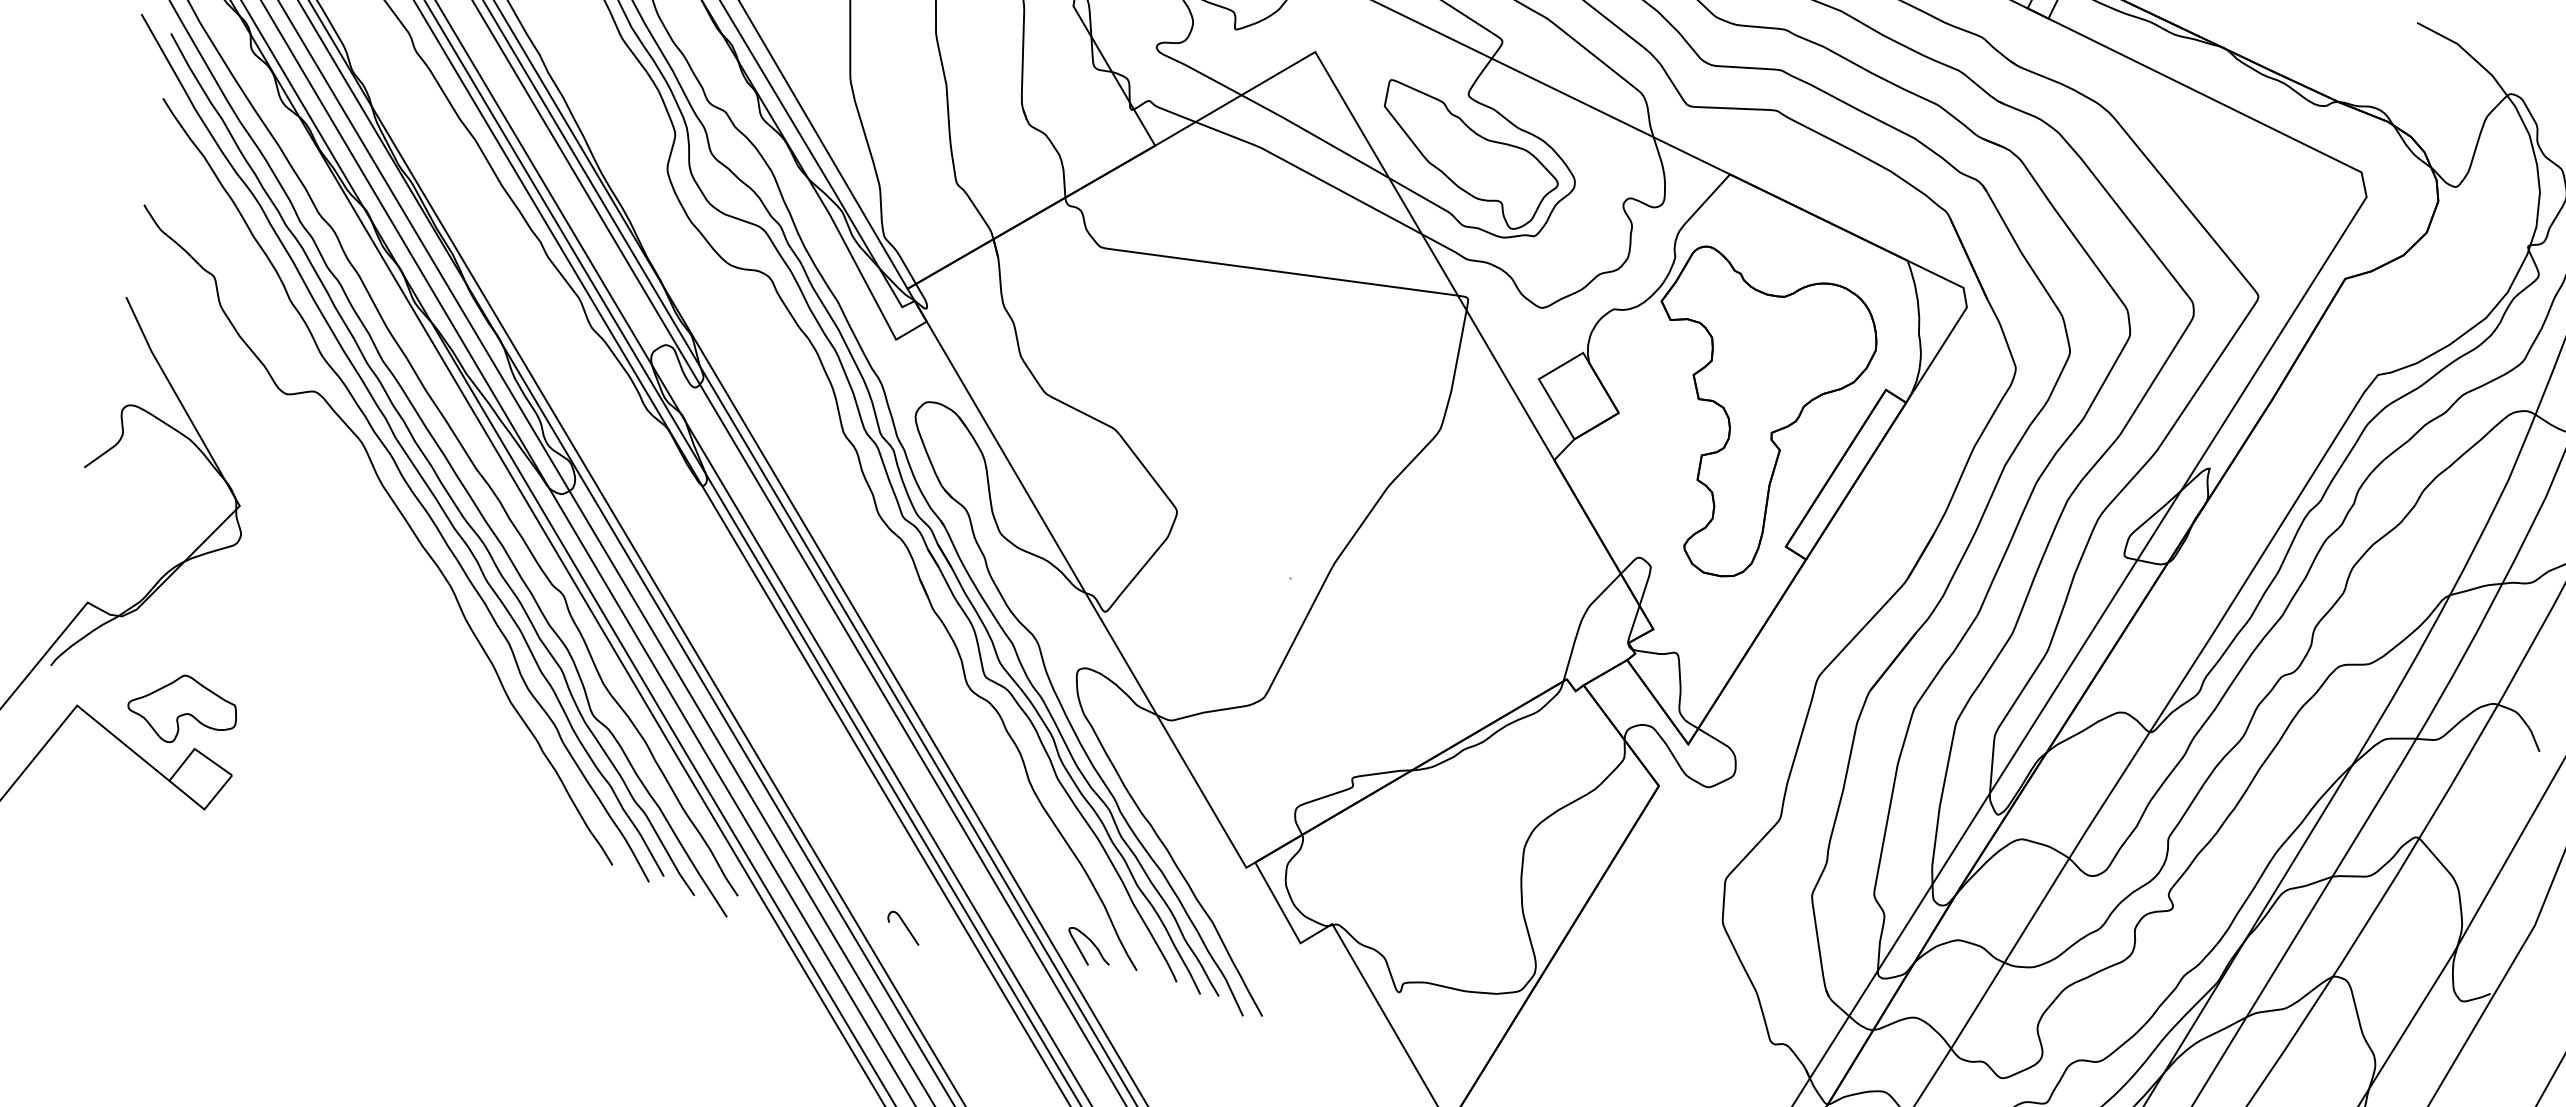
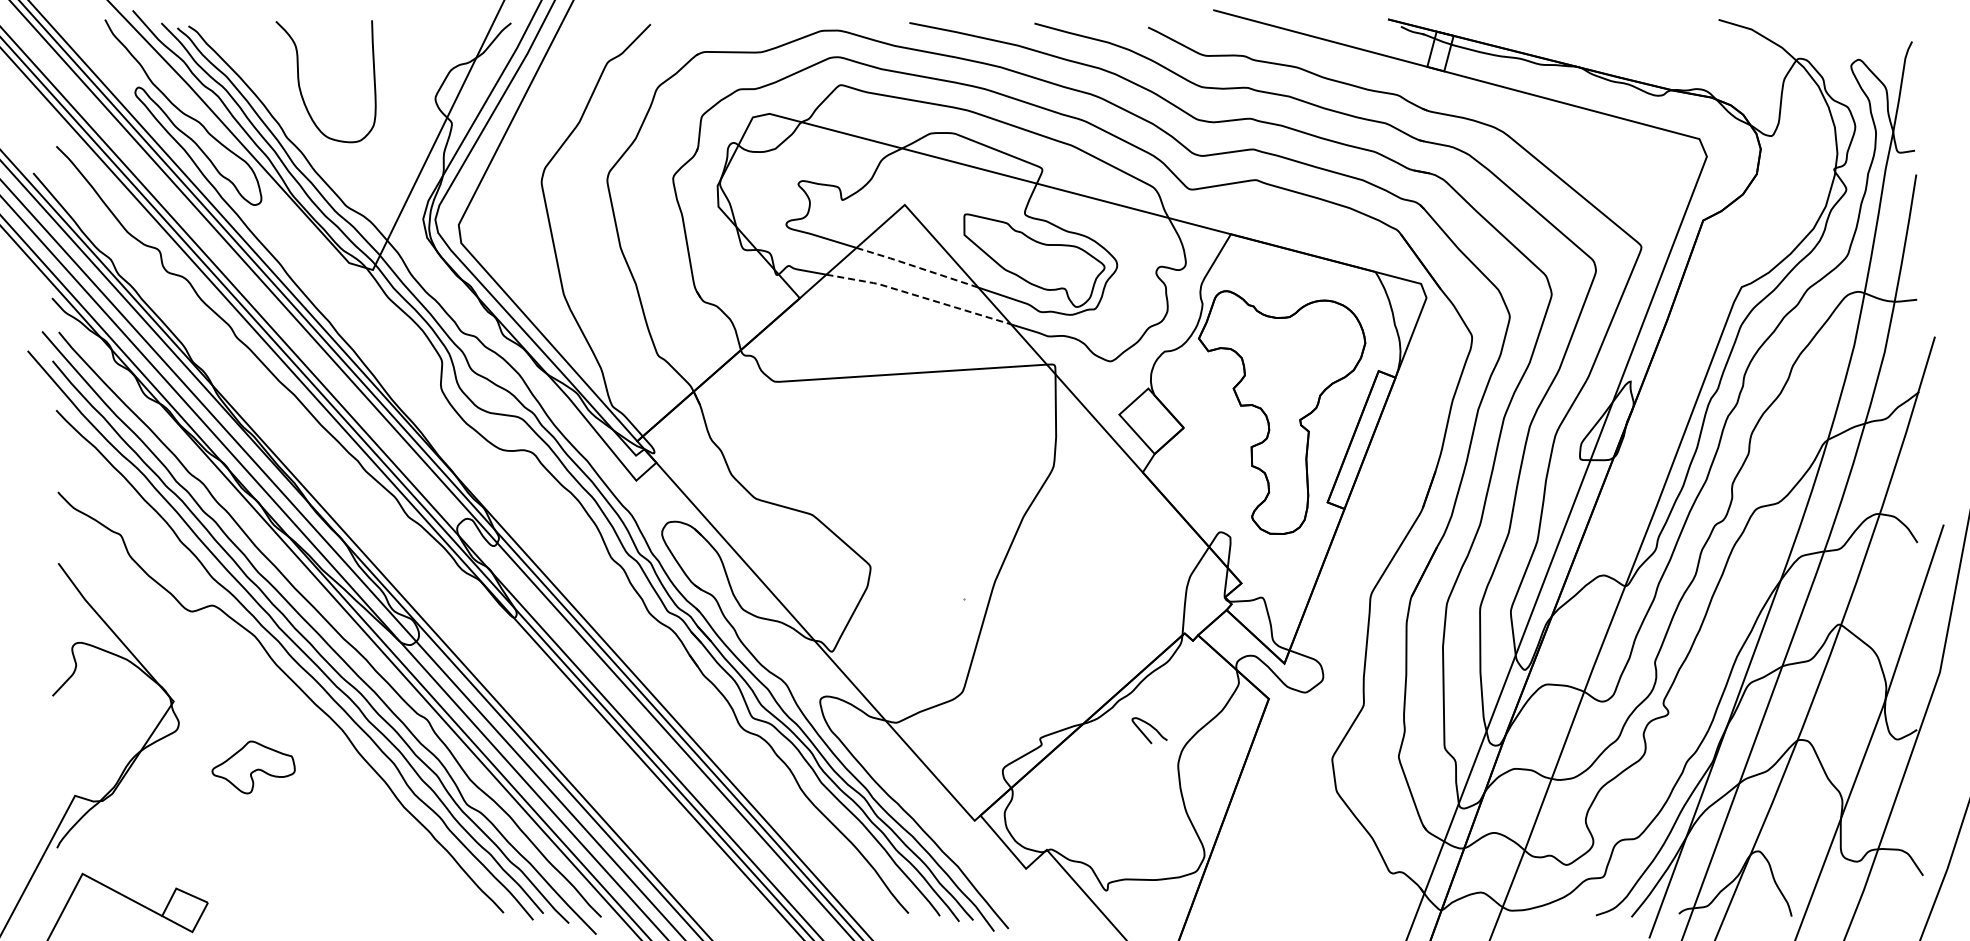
line: (1314, 136) -> (916, 267), solid -> dashed
line: (1309, 174) -> (918, 296), solid -> dashed
part: (182, 710) -> (253, 767), moved
curve: (905, 927) -> (730, 915), removed
curve: (1092, 944) -> (1151, 727), moved

